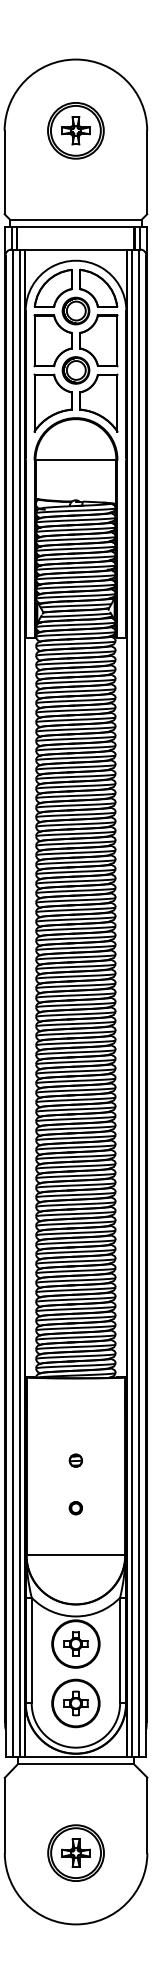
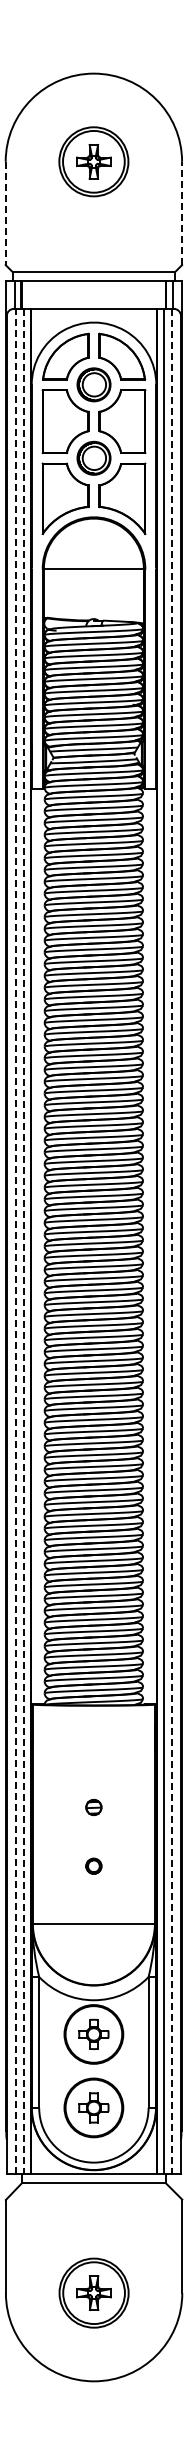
line: (4, 172) -> (5, 213), solid -> dashed
line: (147, 172) -> (182, 213), solid -> dashed
line: (12, 1003) -> (15, 1241), solid -> dashed
line: (19, 1003) -> (24, 1241), solid -> dashed
line: (139, 1003) -> (172, 1241), solid -> dashed

